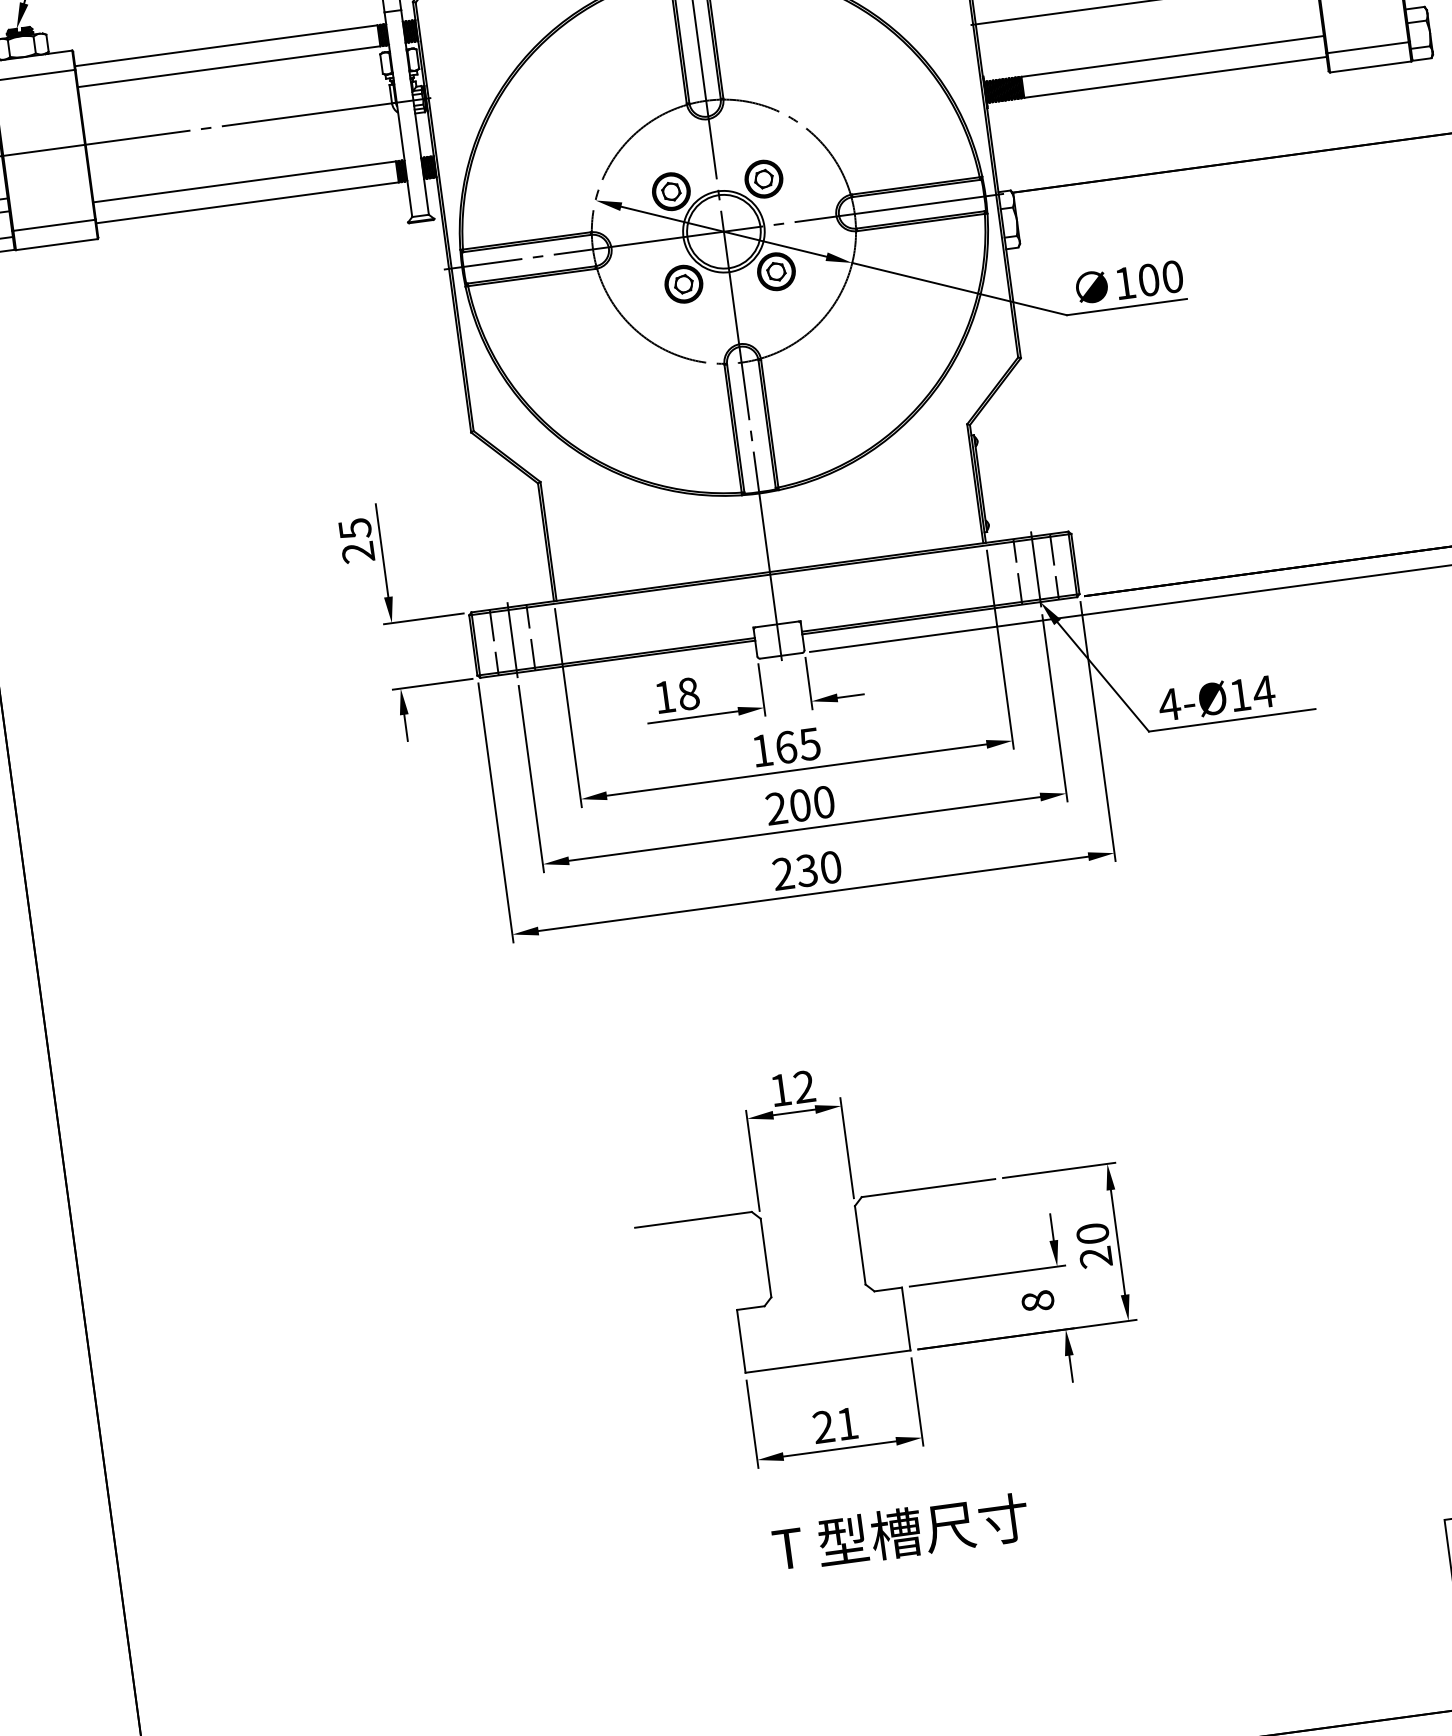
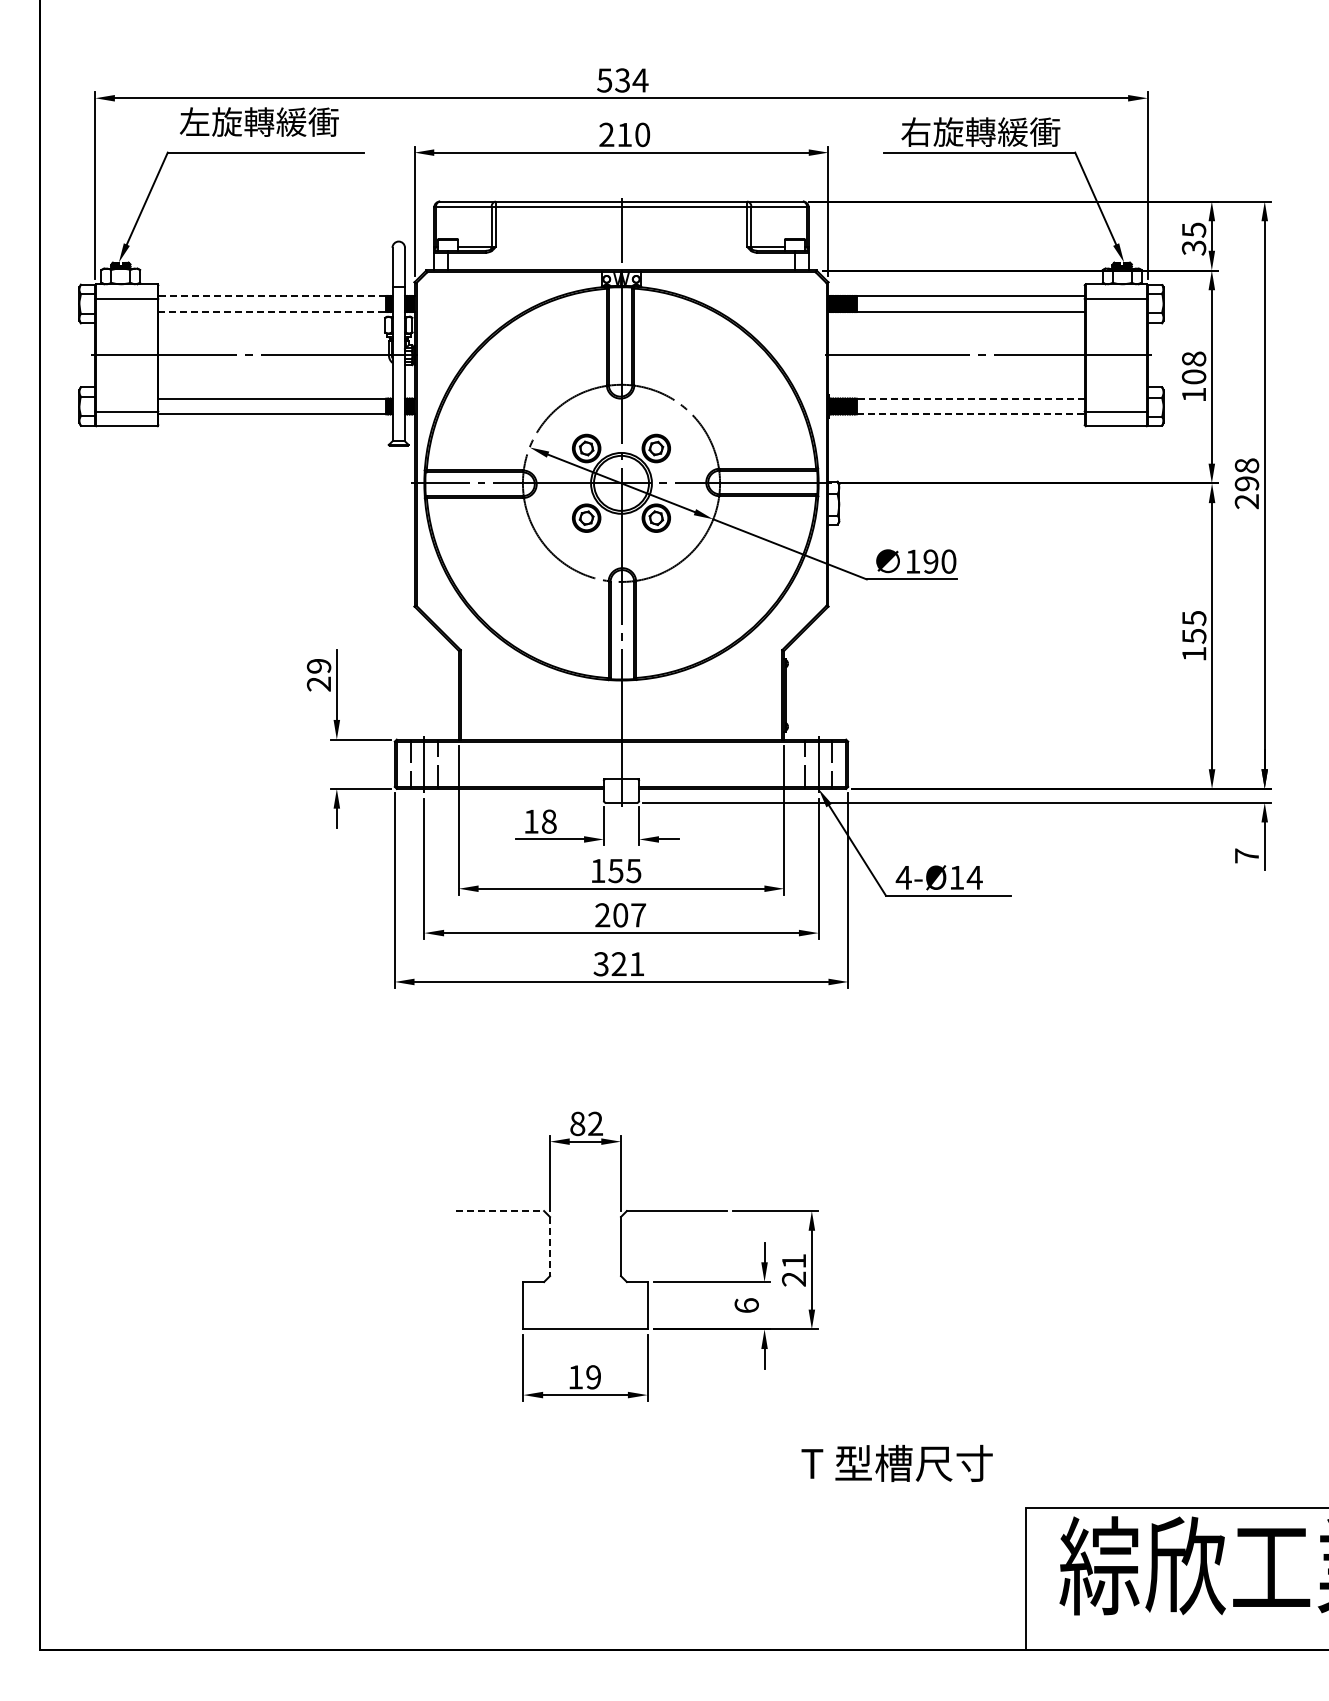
line: (226, 46) -> (272, 296), solid -> dashed
line: (1172, 56) -> (970, 398), solid -> dashed
line: (229, 66) -> (272, 311), solid -> dashed
line: (1175, 77) -> (970, 414), solid -> dashed
text: (1148, 279) -> (930, 561), 100 -> 190
text: (354, 529) -> (318, 666), 25 -> 29
text: (785, 746) -> (615, 870), 165 -> 155
text: (824, 802) -> (638, 915), 200 -> 207
text: (806, 871) -> (618, 964), 230 -> 321
text: (780, 1089) -> (577, 1123), 12 -> 82
line: (693, 1220) -> (500, 1211), solid -> dashed
text: (1091, 1232) -> (793, 1260), 20 -> 21
line: (766, 1257) -> (550, 1246), solid -> dashed
text: (1037, 1301) -> (746, 1305), 8 -> 6
text: (835, 1425) -> (584, 1377), 21 -> 19
text: (899, 1532) -> (896, 1462), moved

